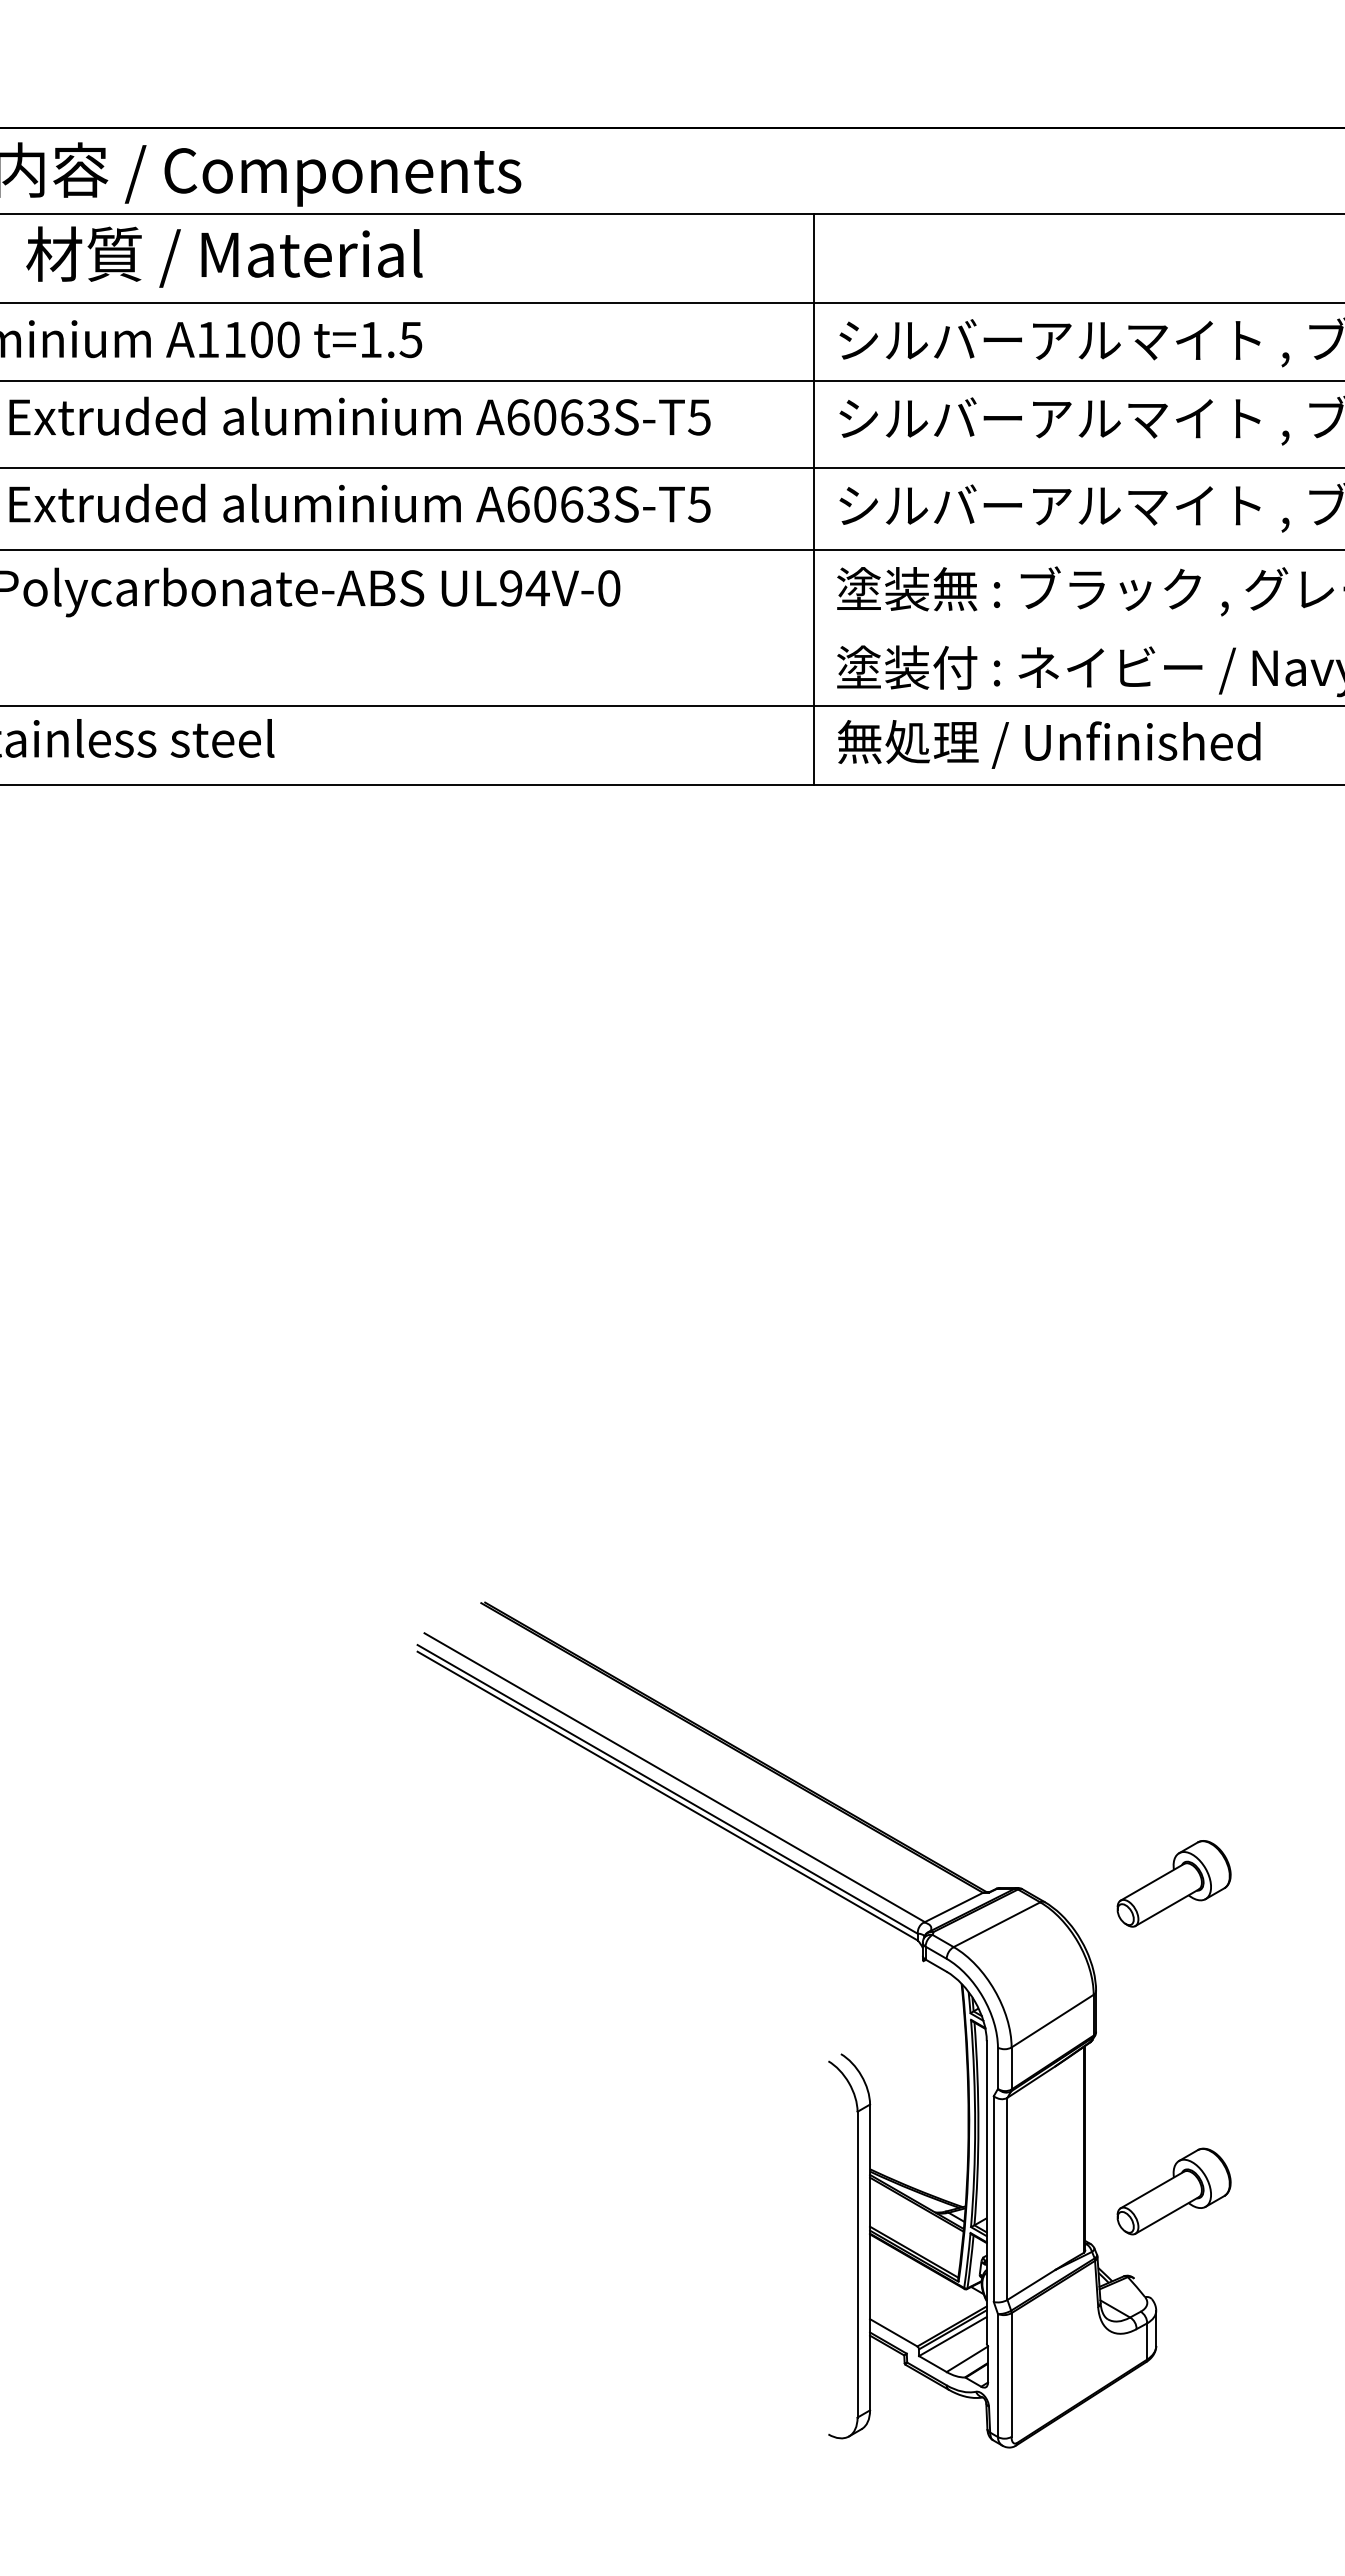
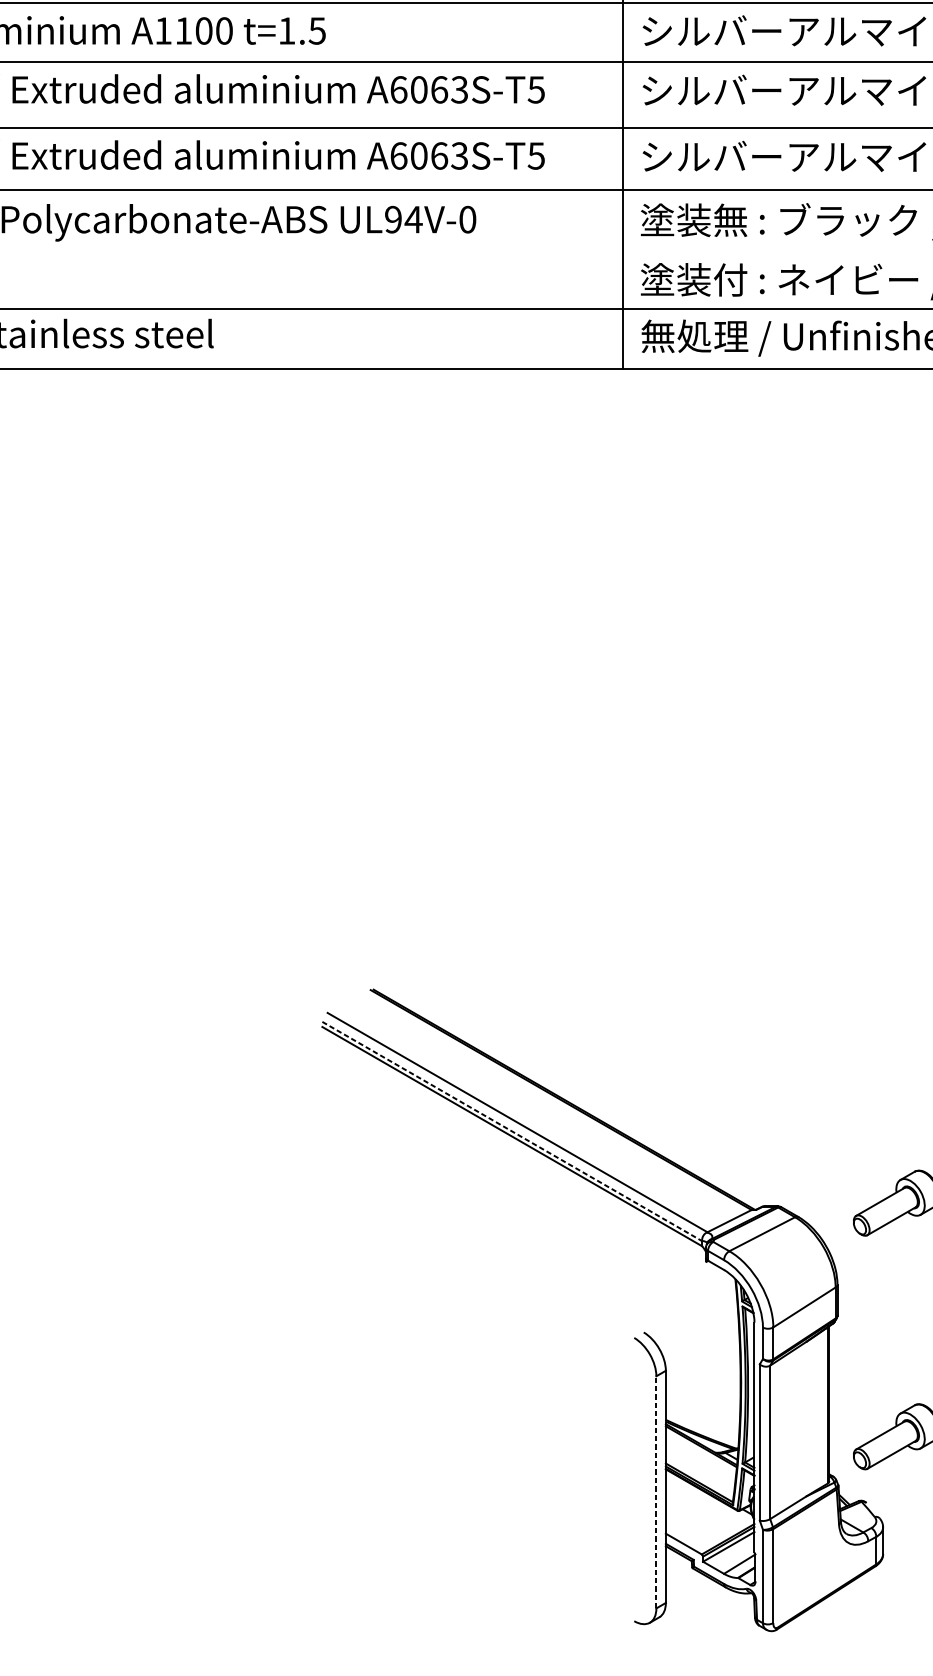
line: (667, 1789) -> (512, 1131), solid -> dashed
line: (857, 2264) -> (656, 1492), solid -> dashed

